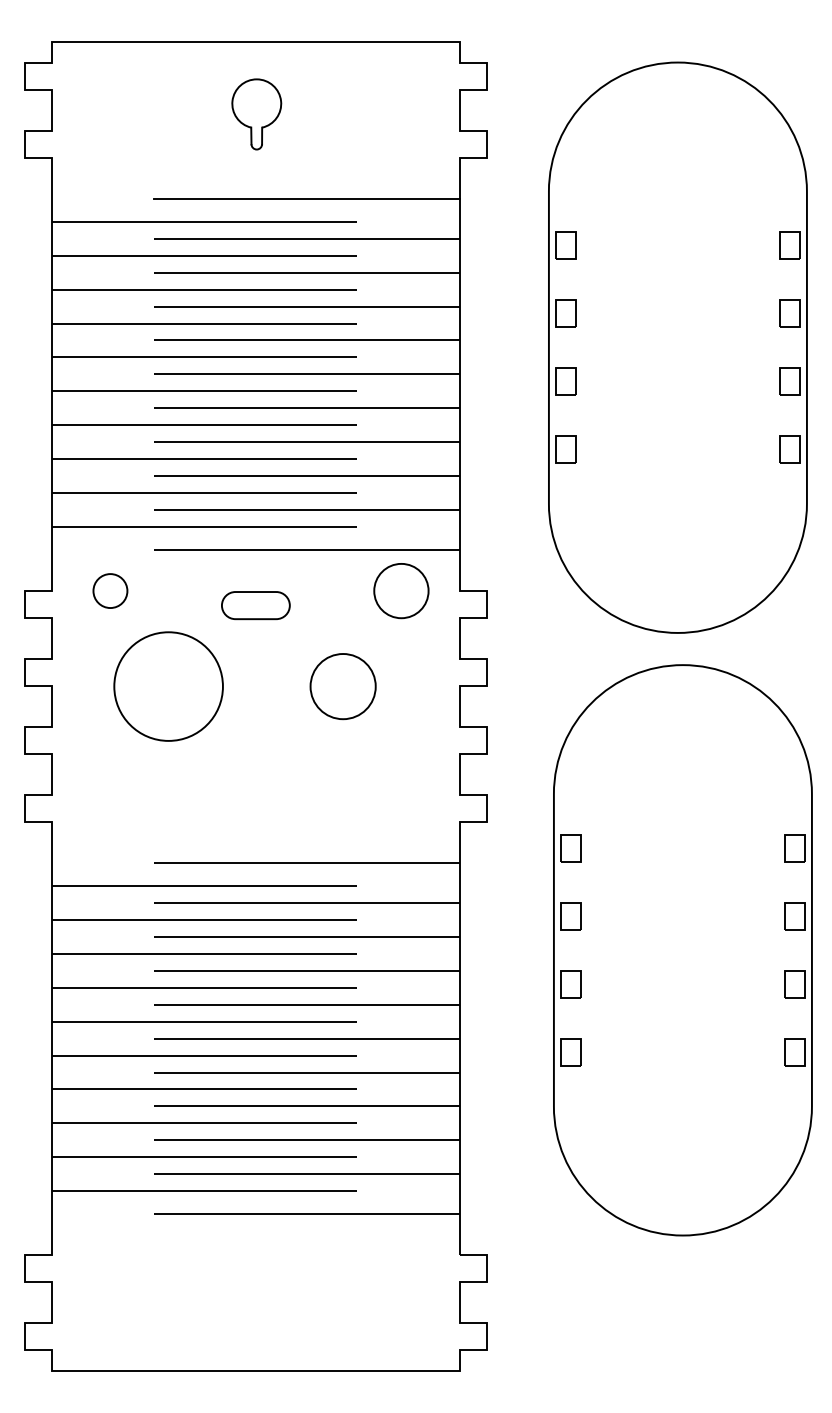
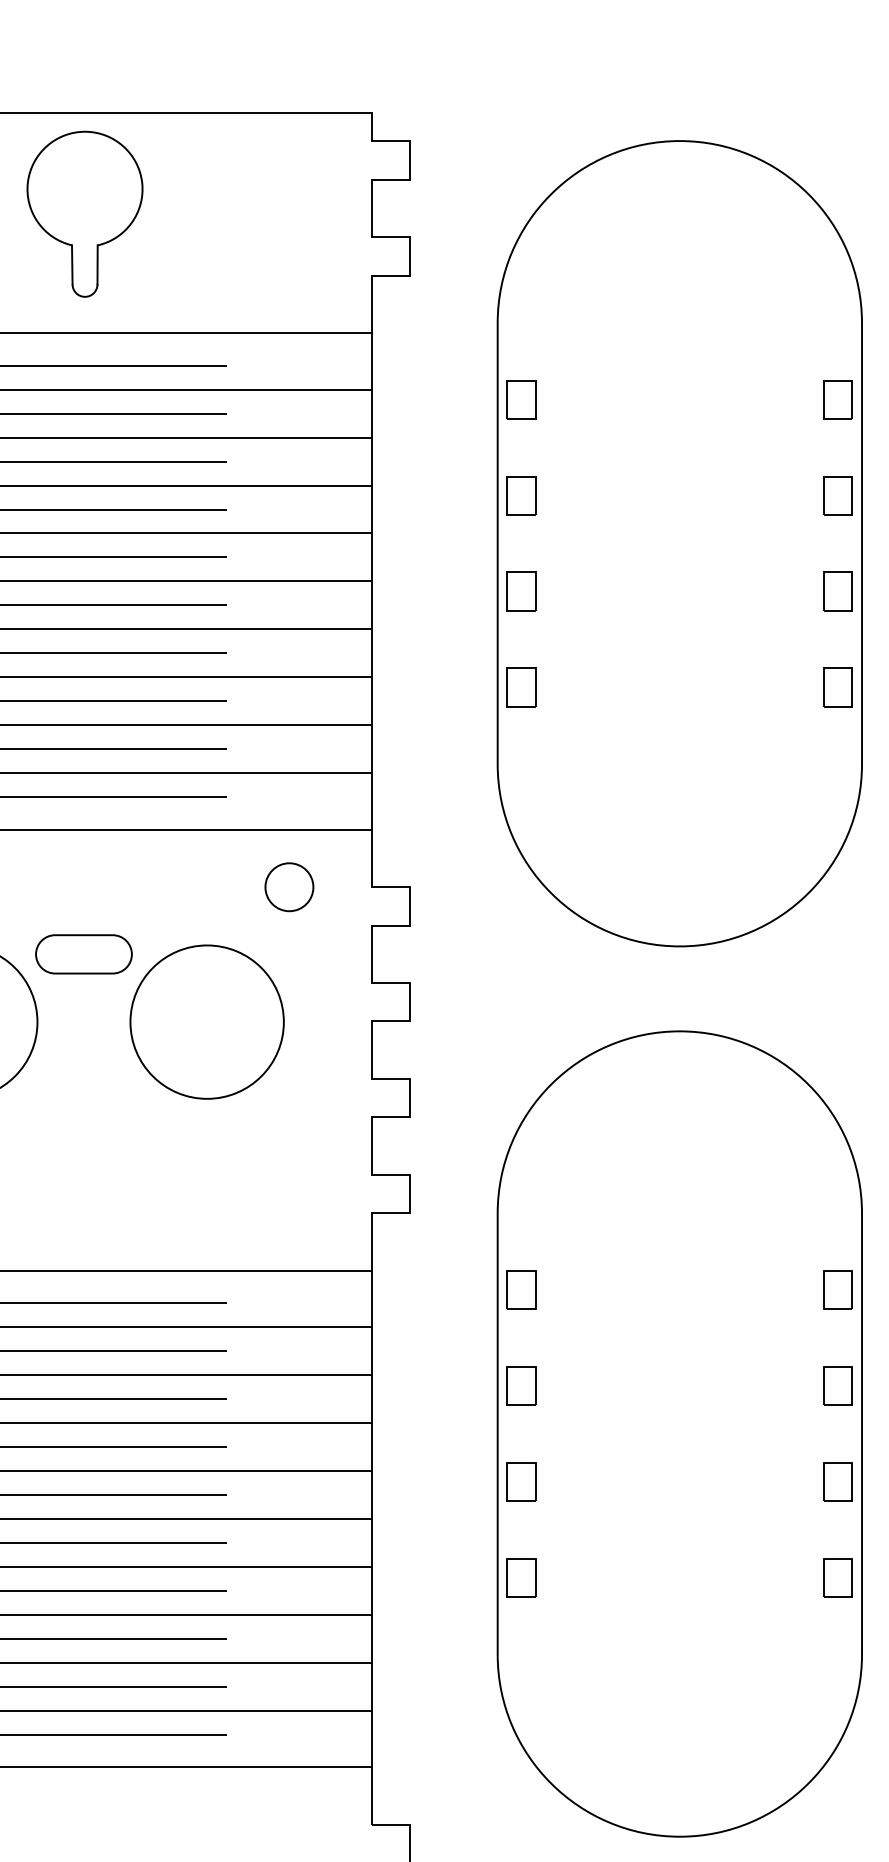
part: (256, 114) -> (84, 214), size x1.67
circle: (401, 591) -> (289, 887), size x0.62
part: (255, 605) -> (83, 954), moved
circle: (342, 686) -> (206, 1022), size x1.67
part: (682, 950) -> (679, 1434), moved

